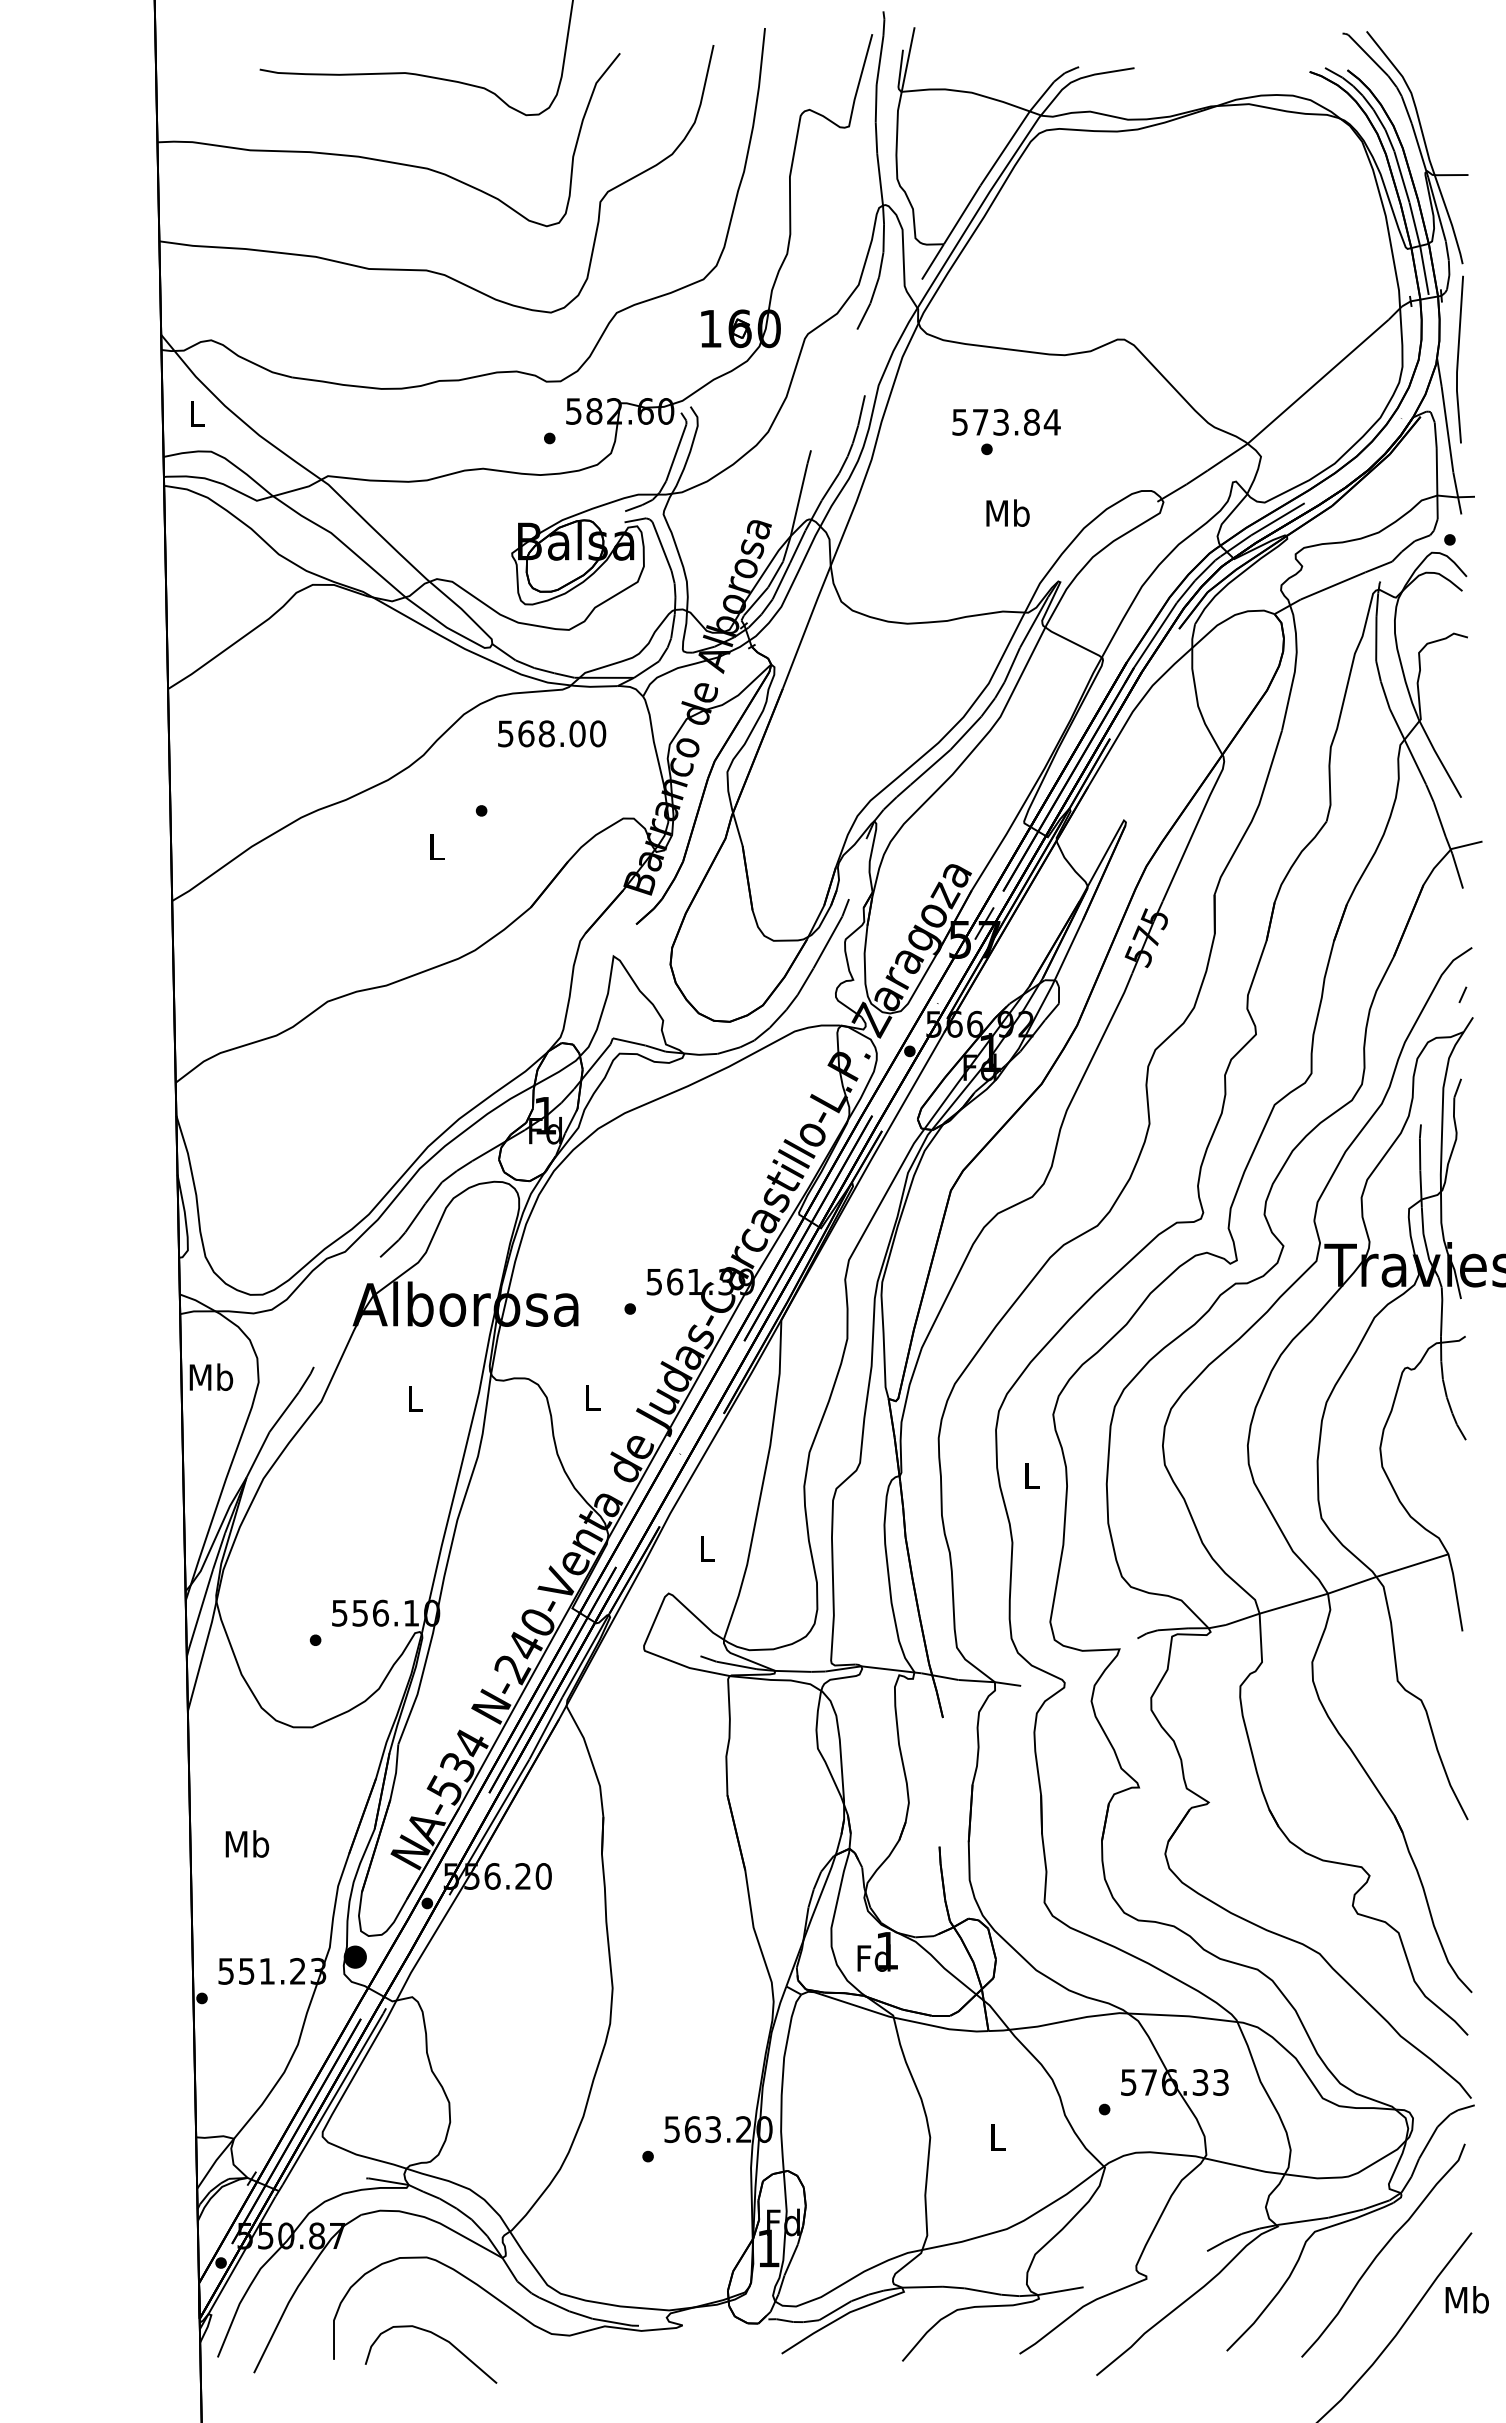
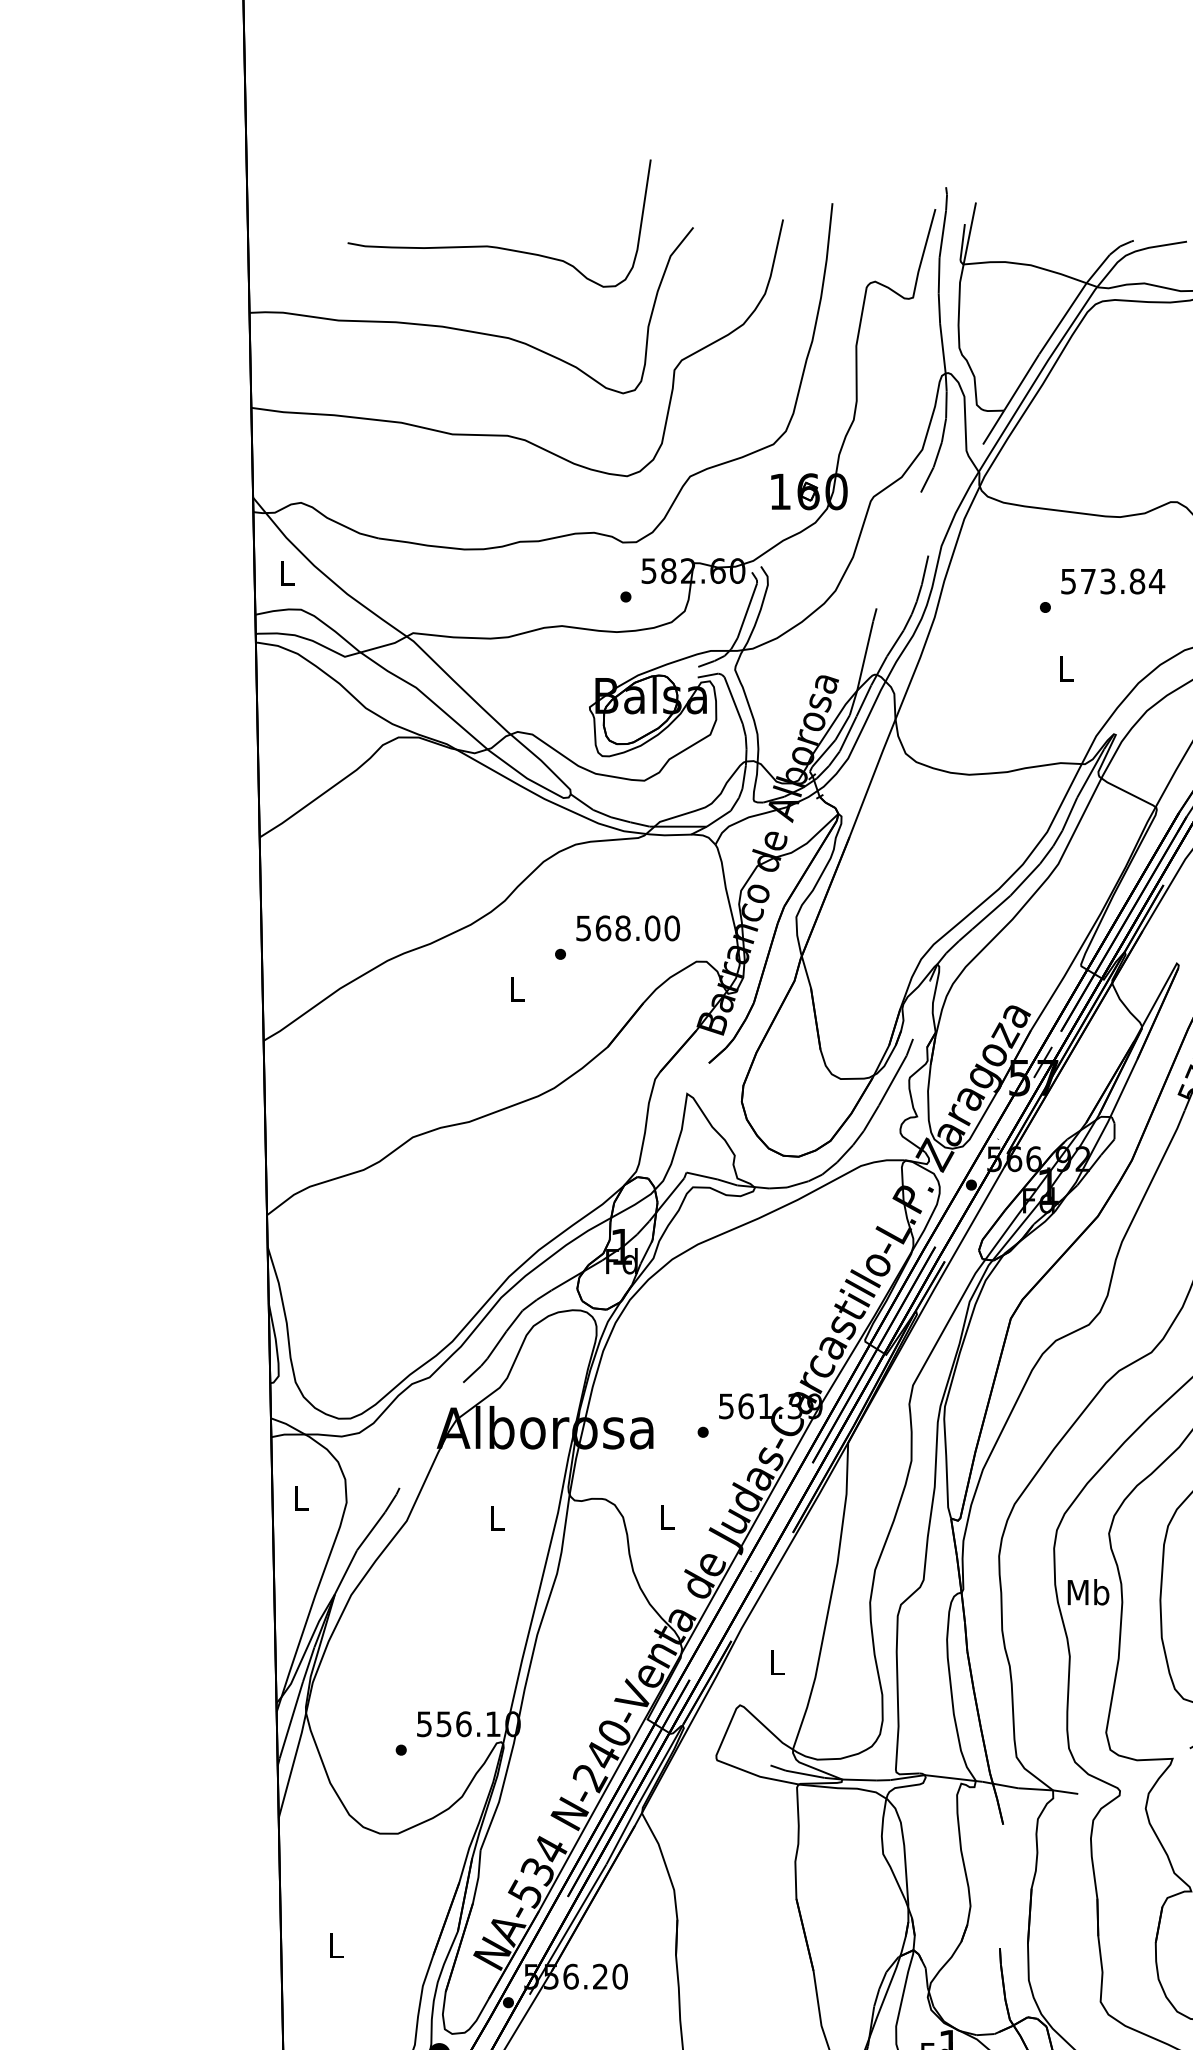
text: (1006, 421) -> (1113, 580), moved
text: (1007, 512) -> (1065, 668), Mb -> L
text: (552, 733) -> (628, 928), moved
text: (211, 1376) -> (301, 1497), Mb -> L
text: (1031, 1475) -> (1088, 1592), L -> Mb
text: (247, 1843) -> (335, 1945), Mb -> L

